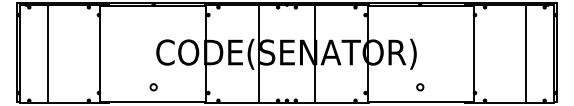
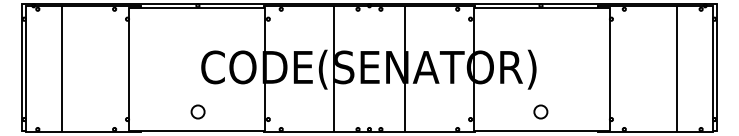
circle: (153, 87) -> (197, 112), size x1.6
circle: (420, 87) -> (541, 112), size x1.6

